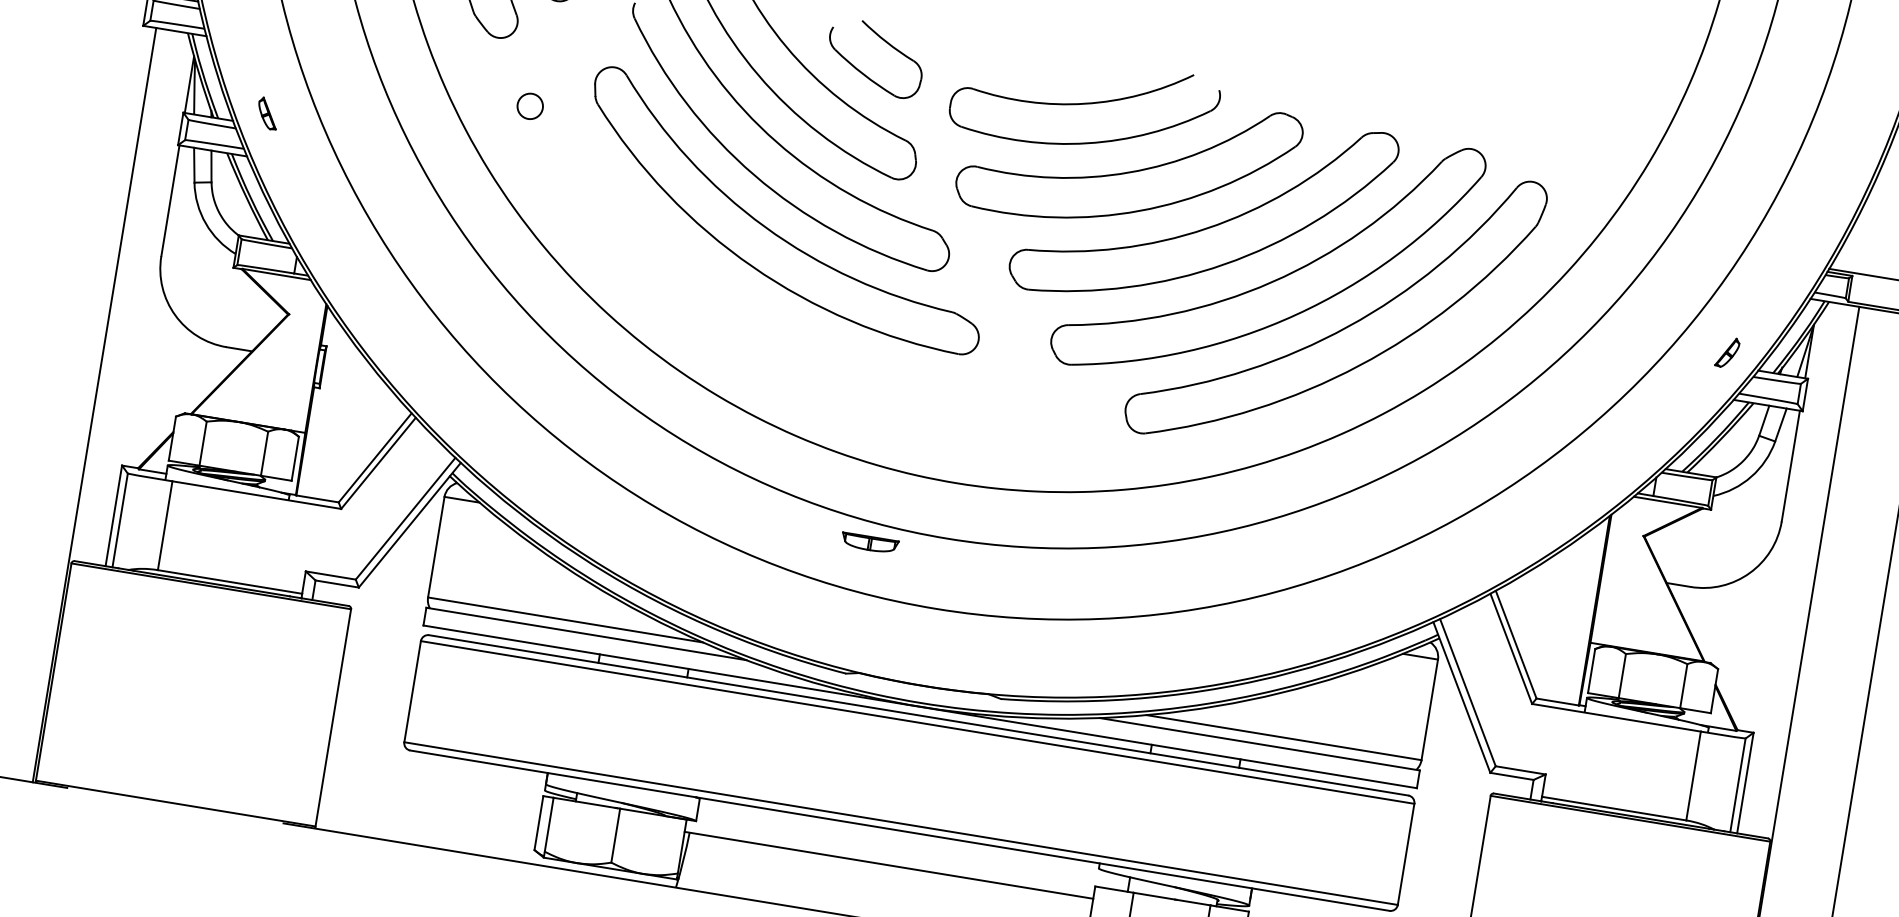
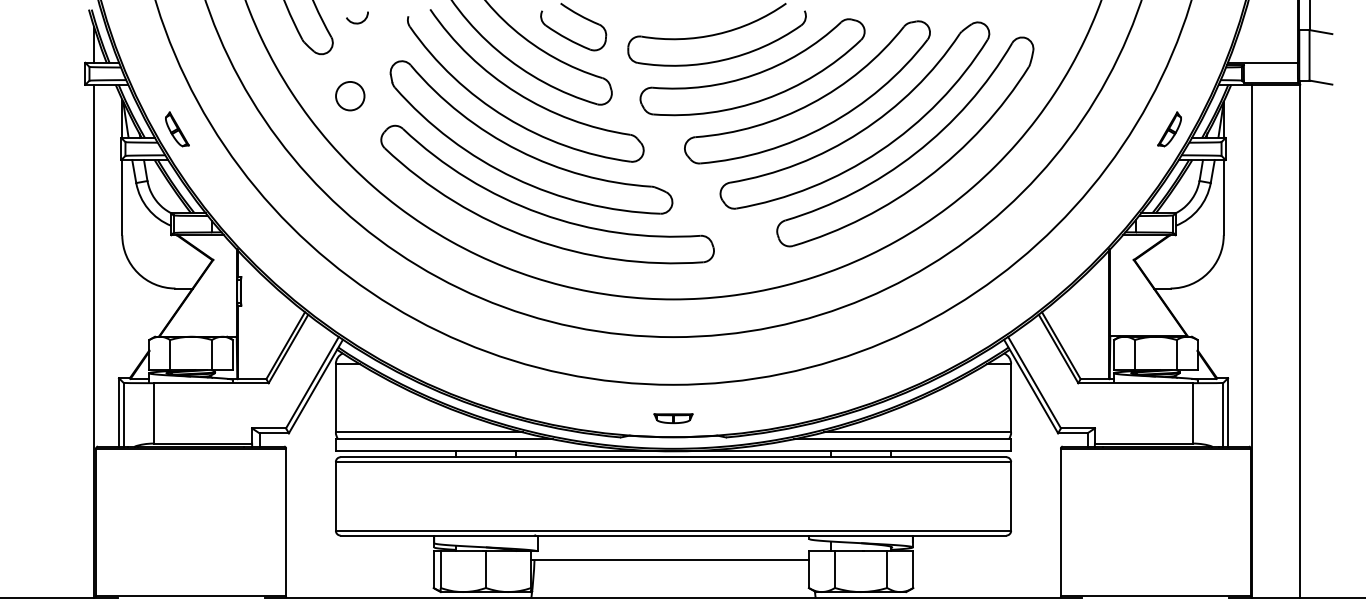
circle: (530, 105) -> (350, 95), size x1.67
part: (268, 113) -> (177, 129), size x1.67
part: (783, 323) -> (541, 212), added
part: (1727, 352) -> (1169, 129), size x1.67
part: (869, 543) -> (673, 418), moved

